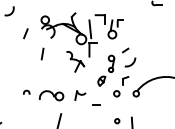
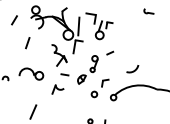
arc: (131, 63) -> (133, 70), moved
part: (51, 95) -> (31, 73), moved
line: (96, 104) -> (65, 74), moved

